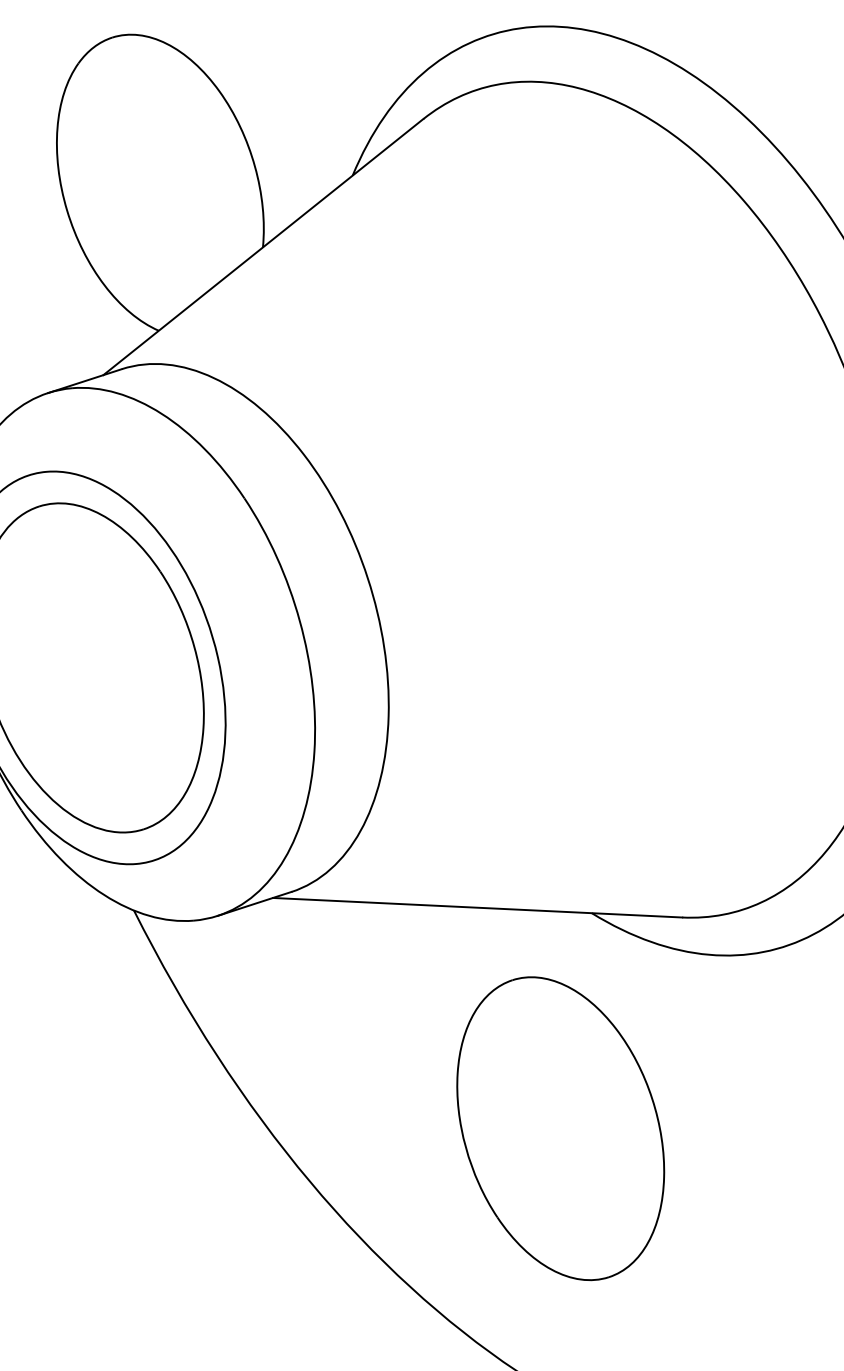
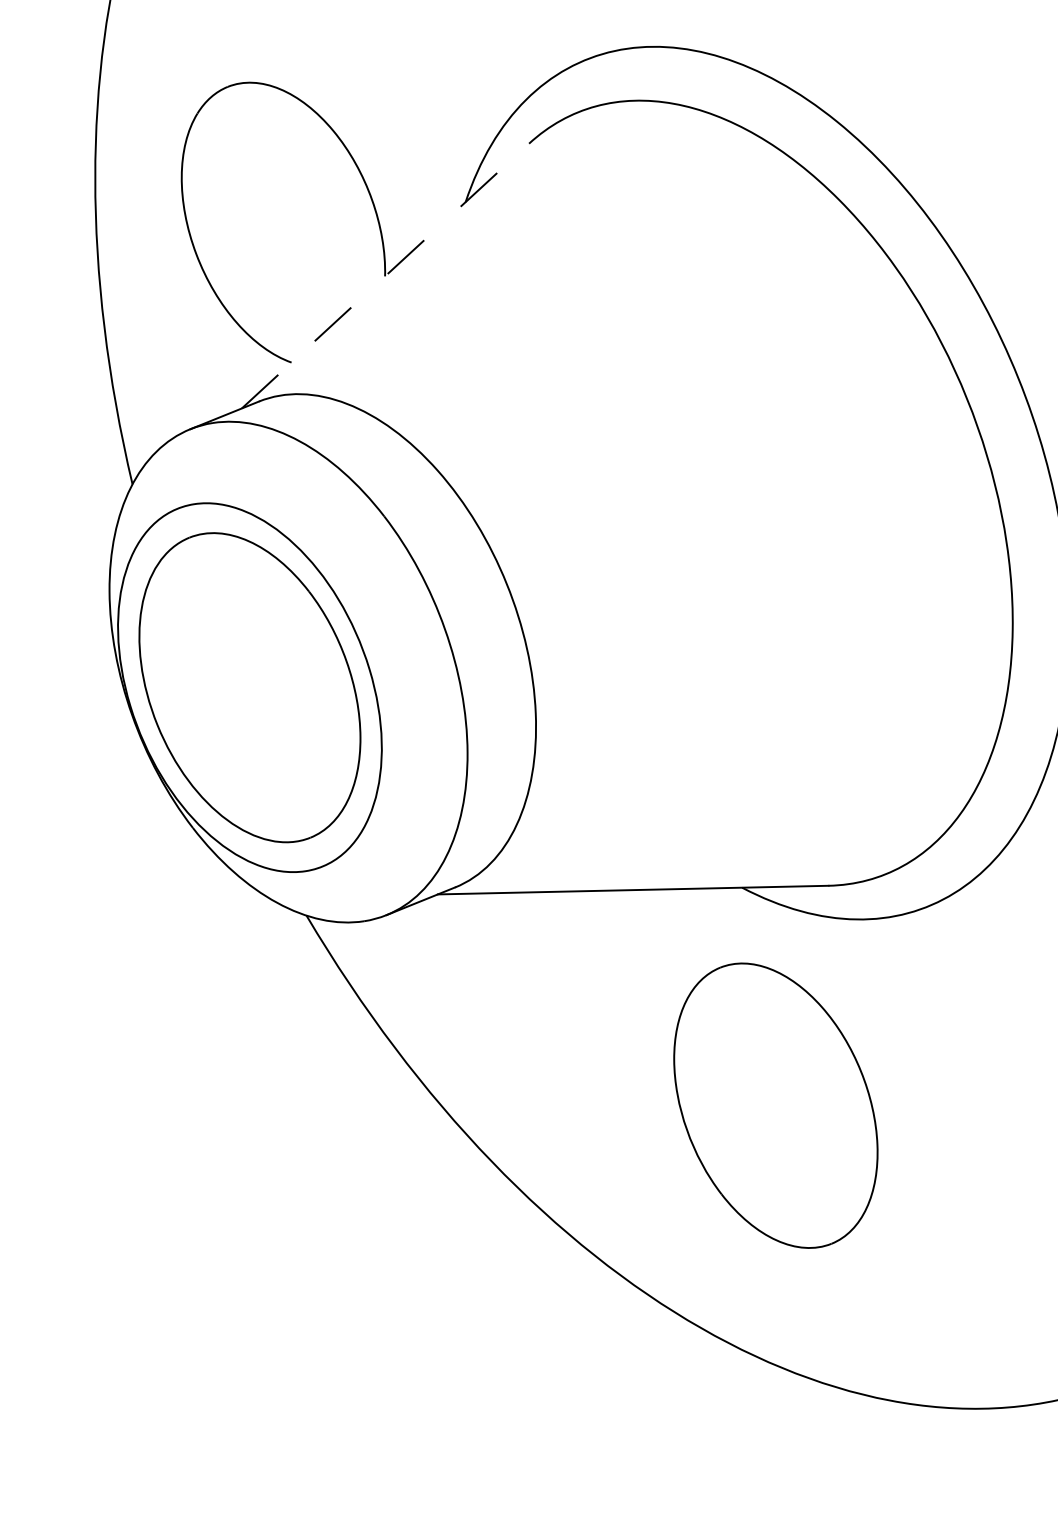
line: (263, 246) -> (385, 275), solid -> dashed
part: (560, 1128) -> (775, 1105), moved

